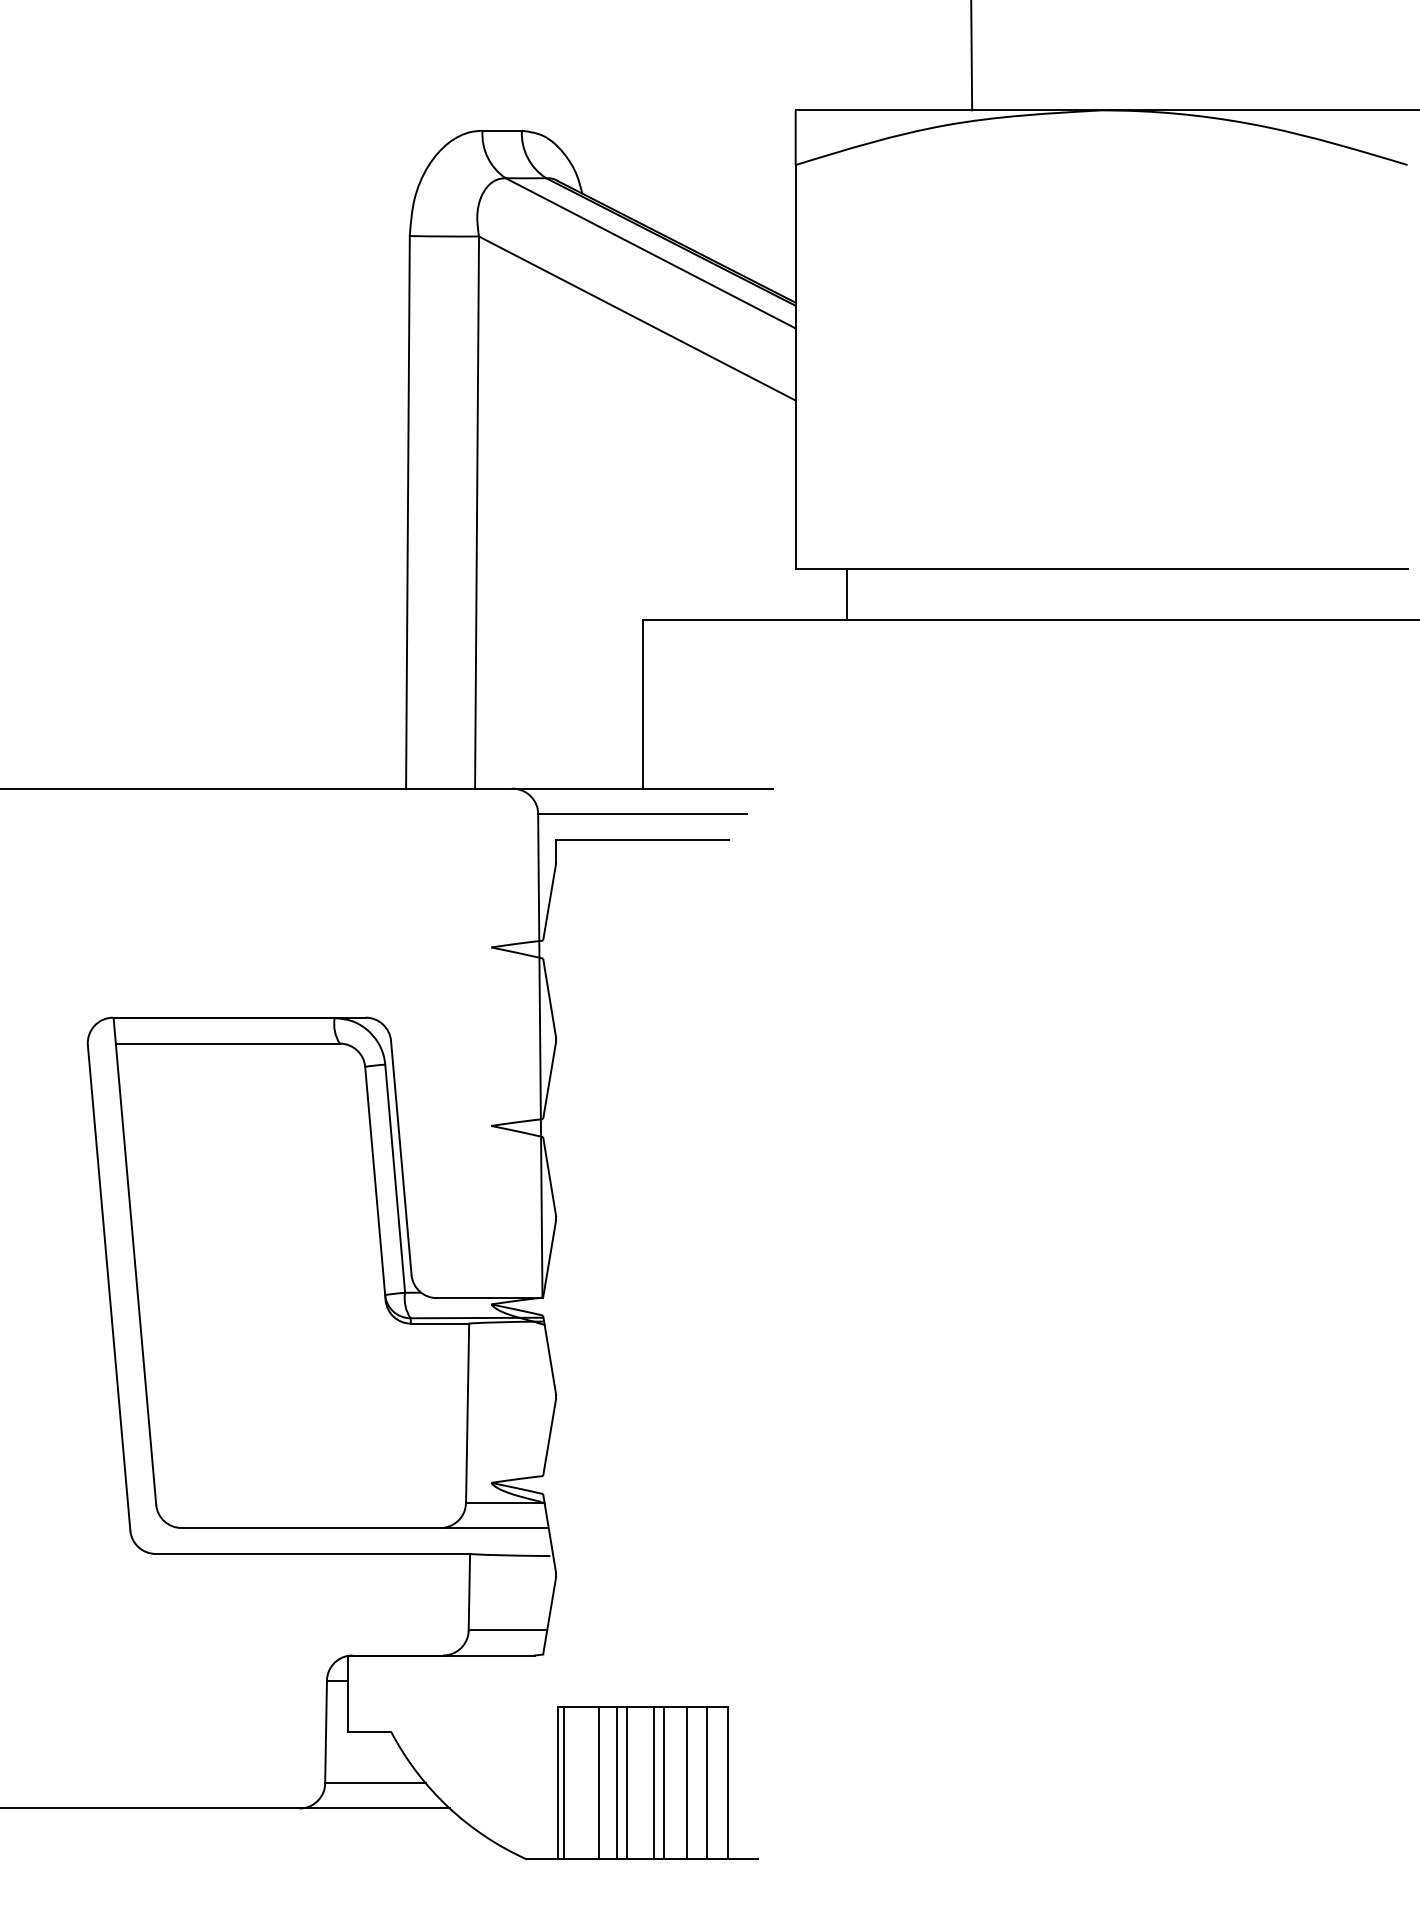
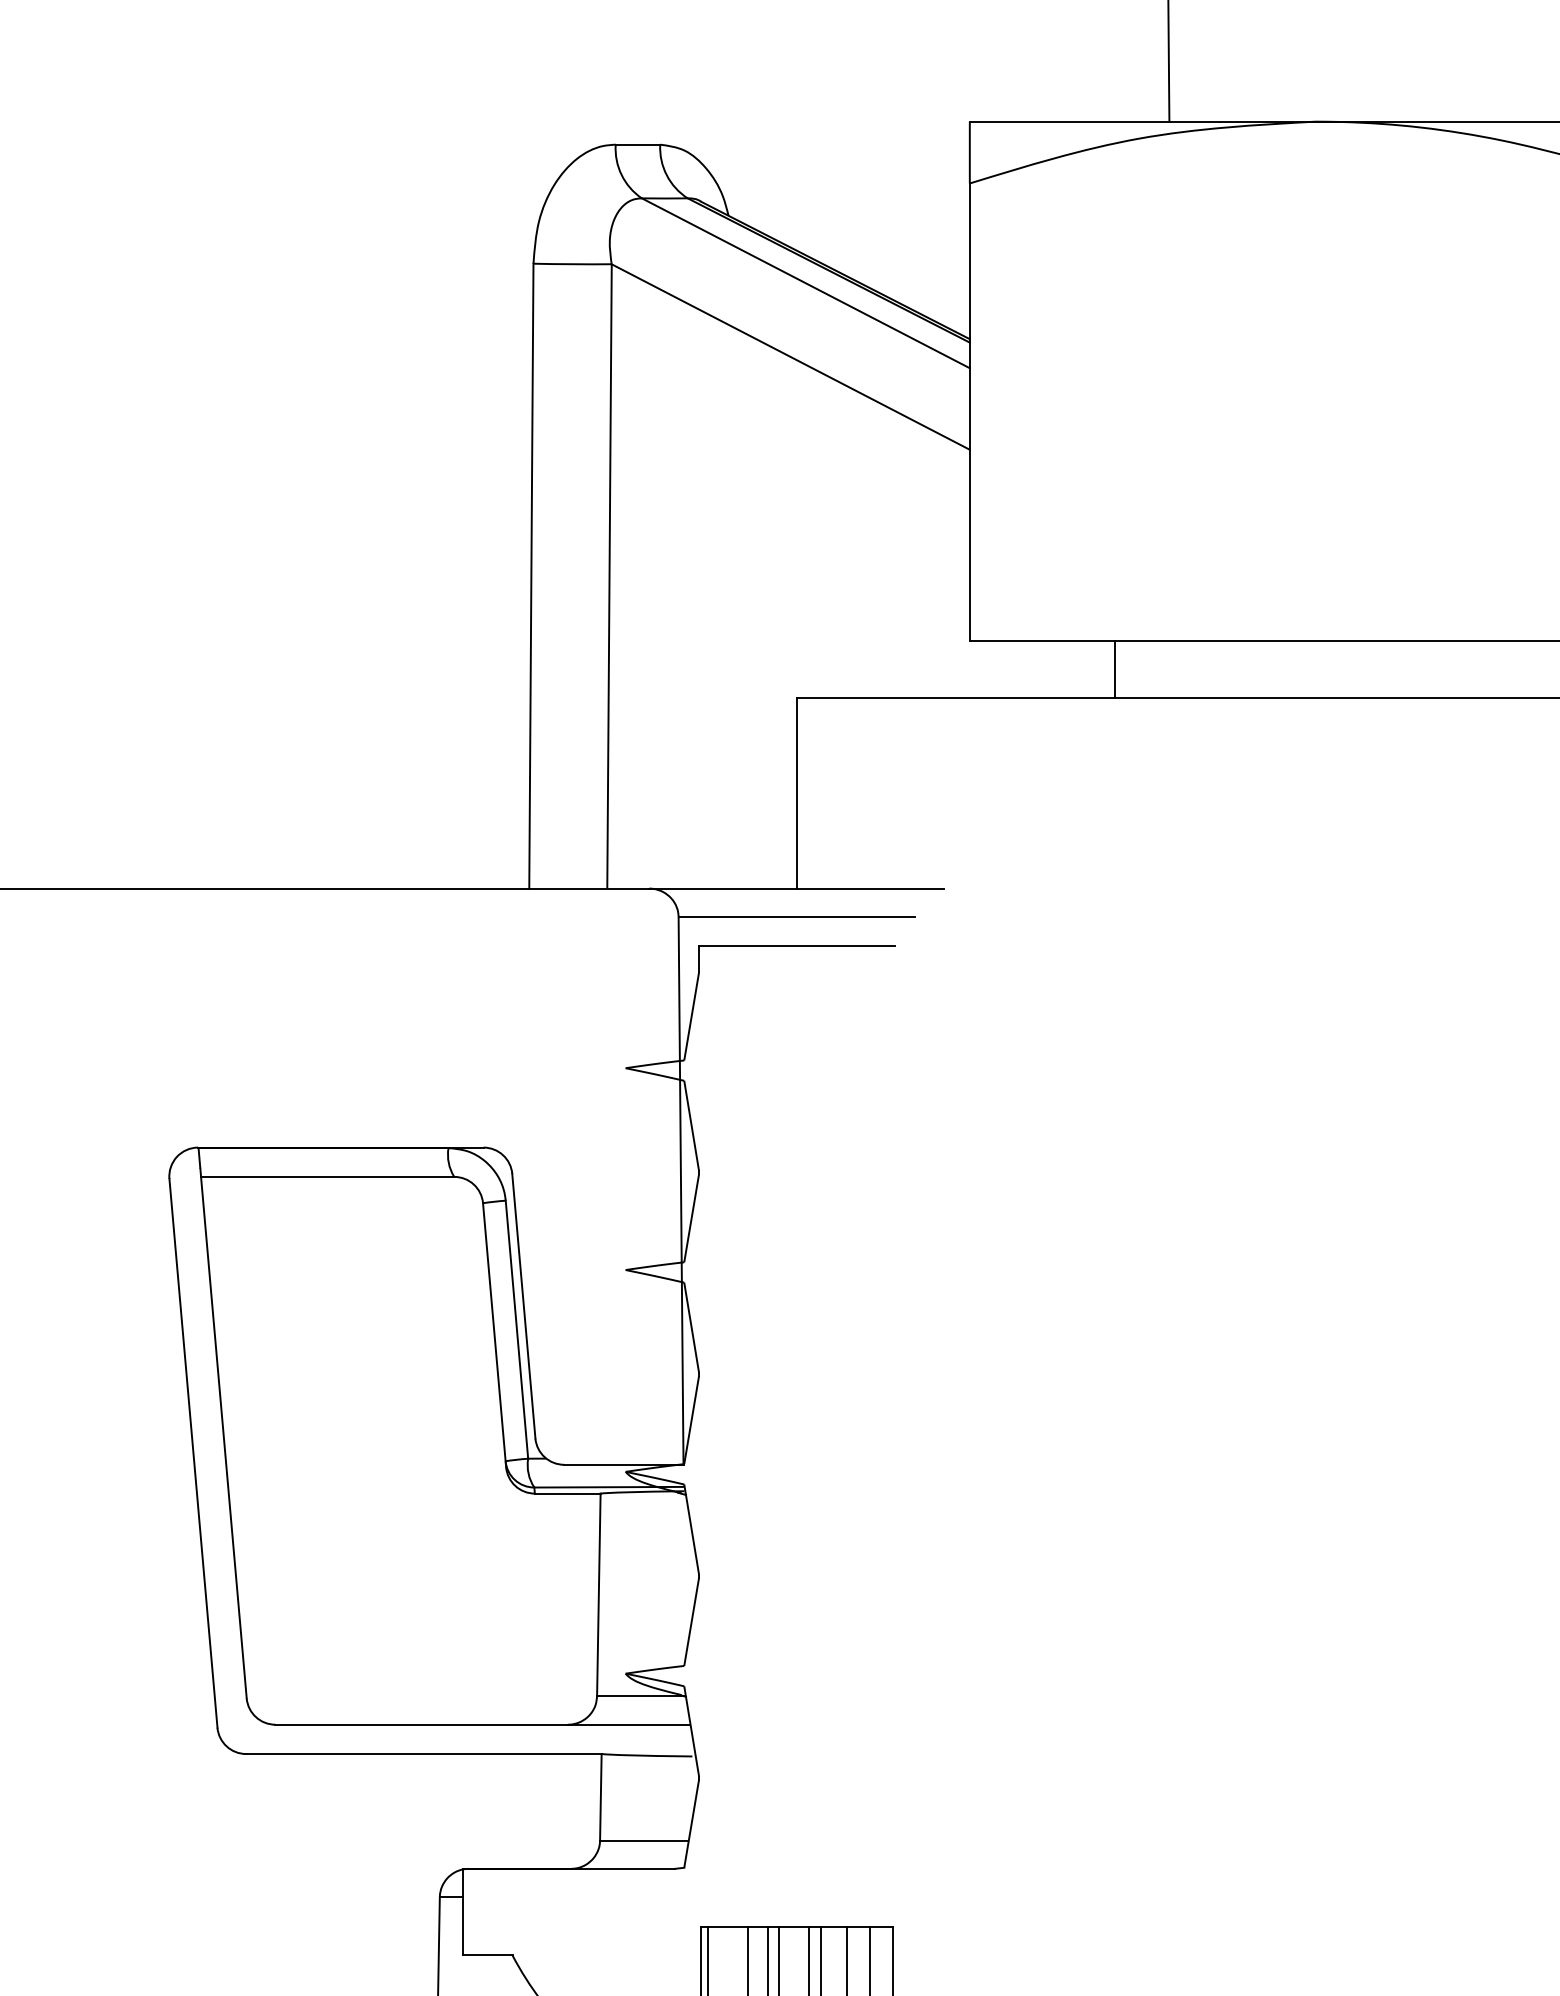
line: (846, 594) -> (1114, 669), moved

